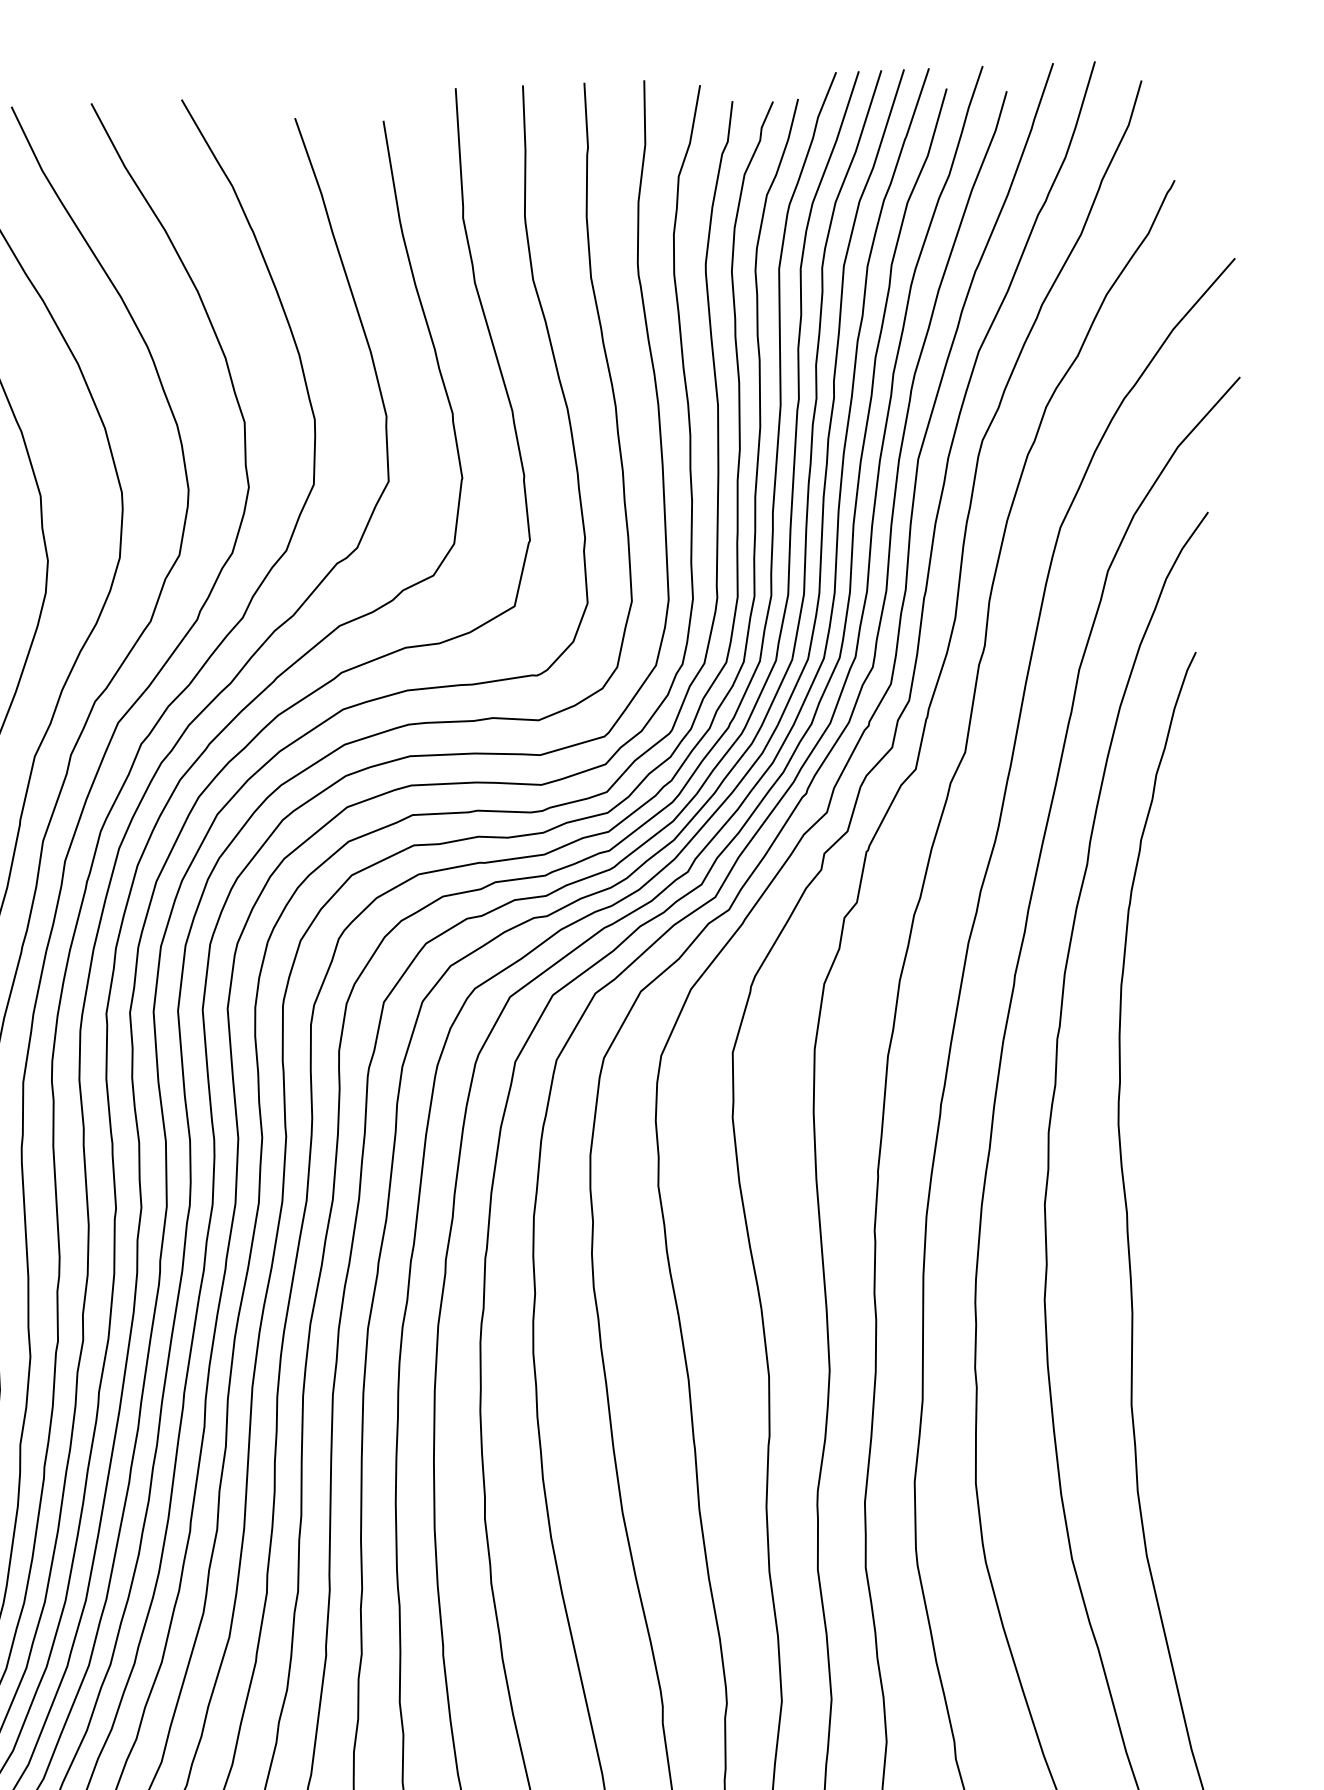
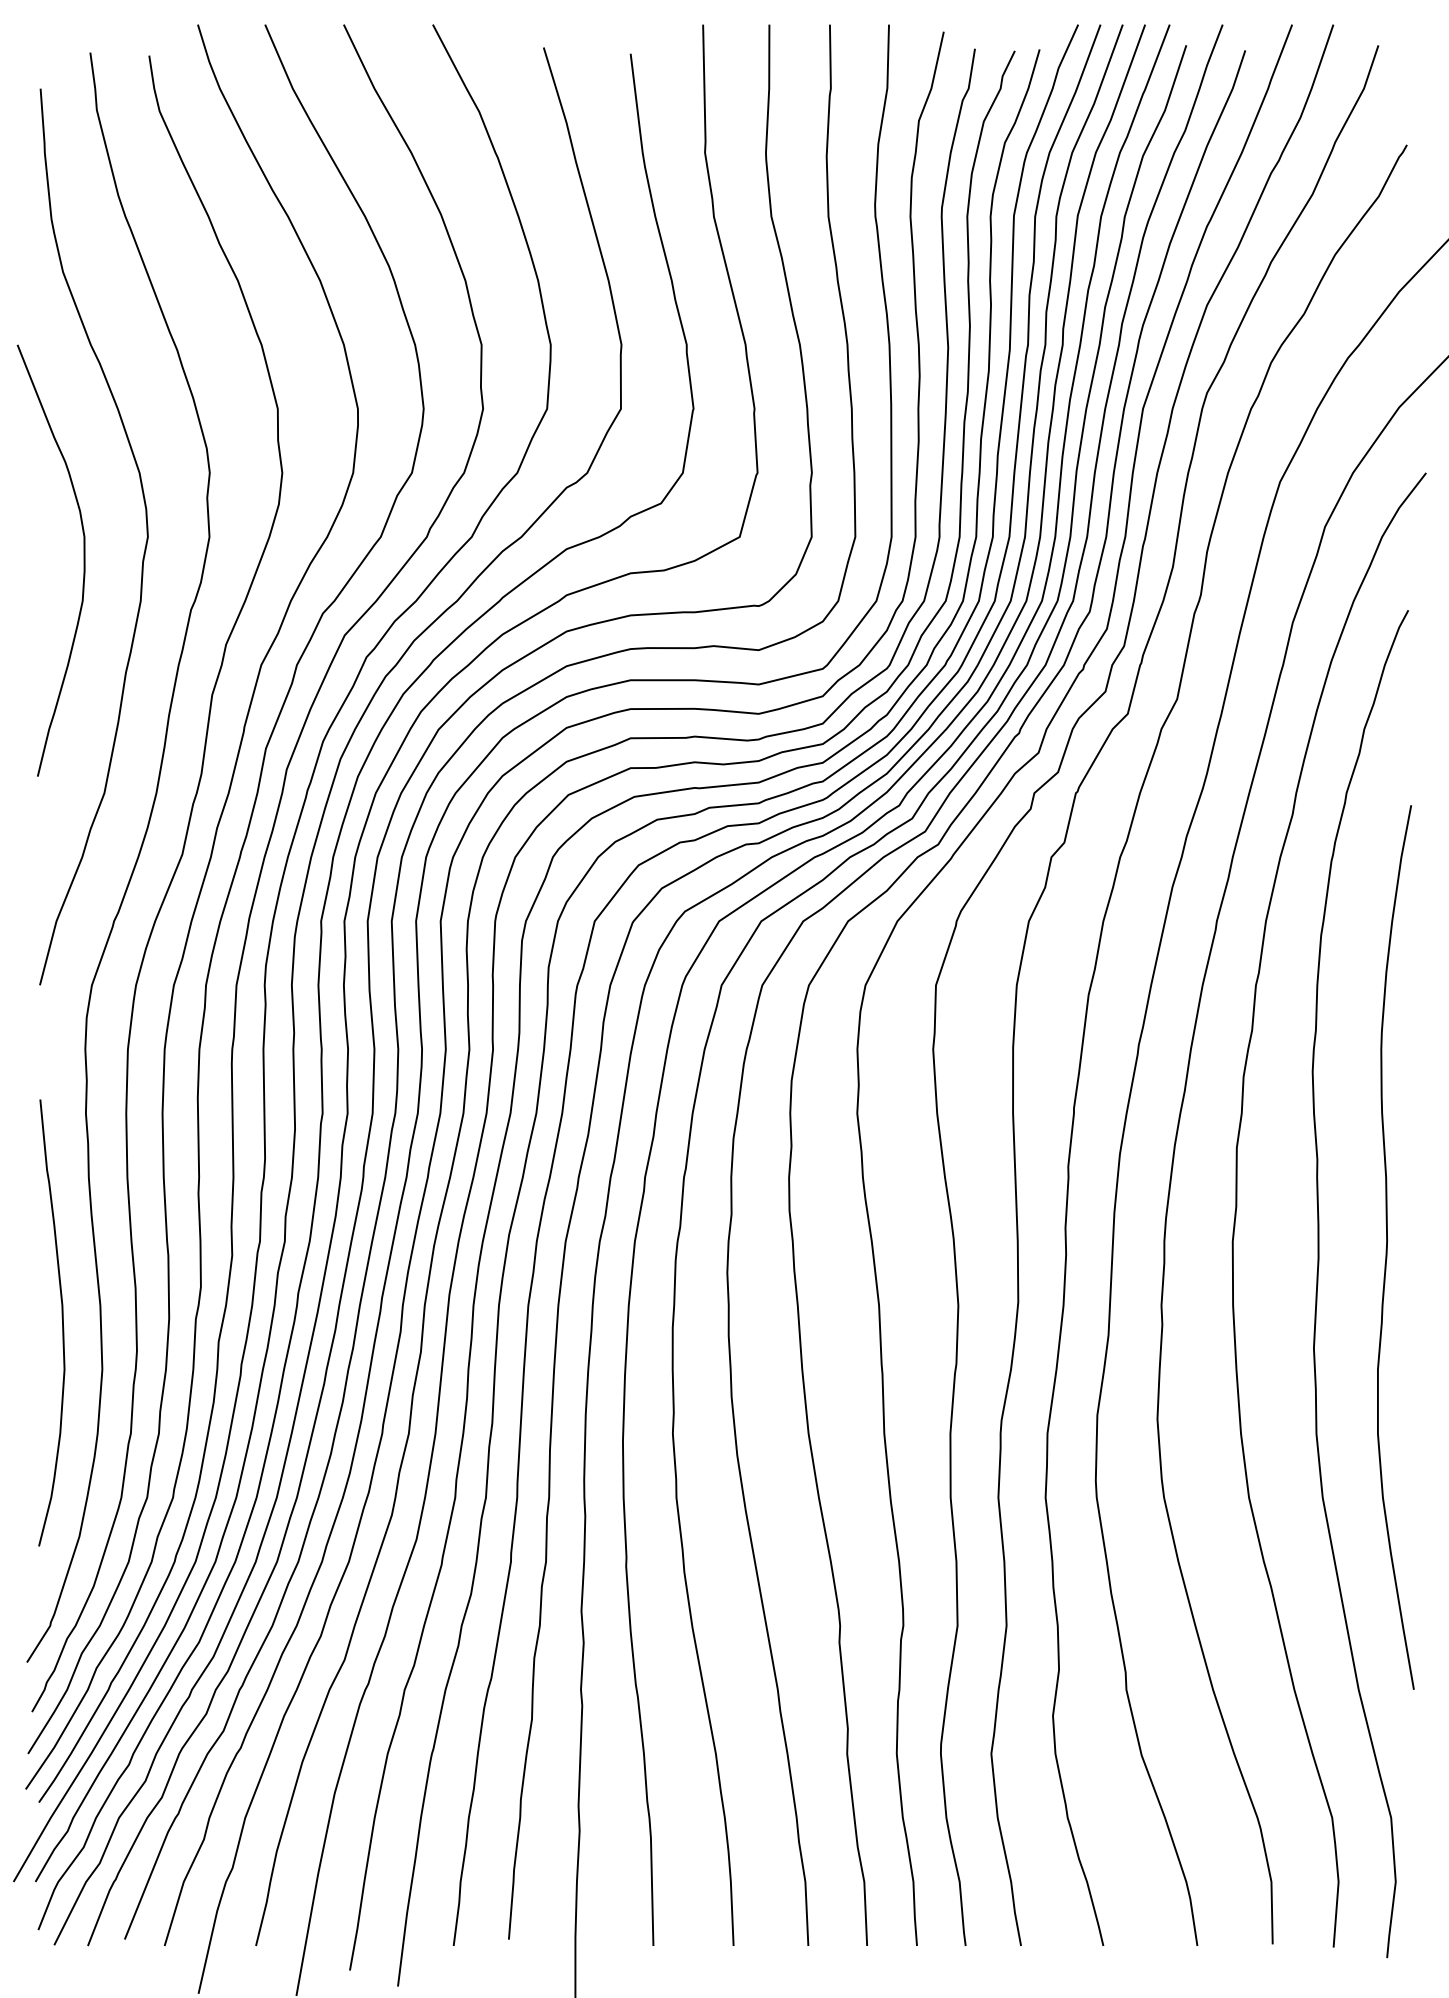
curve: (1201, 1299) -> (1387, 1247), added

